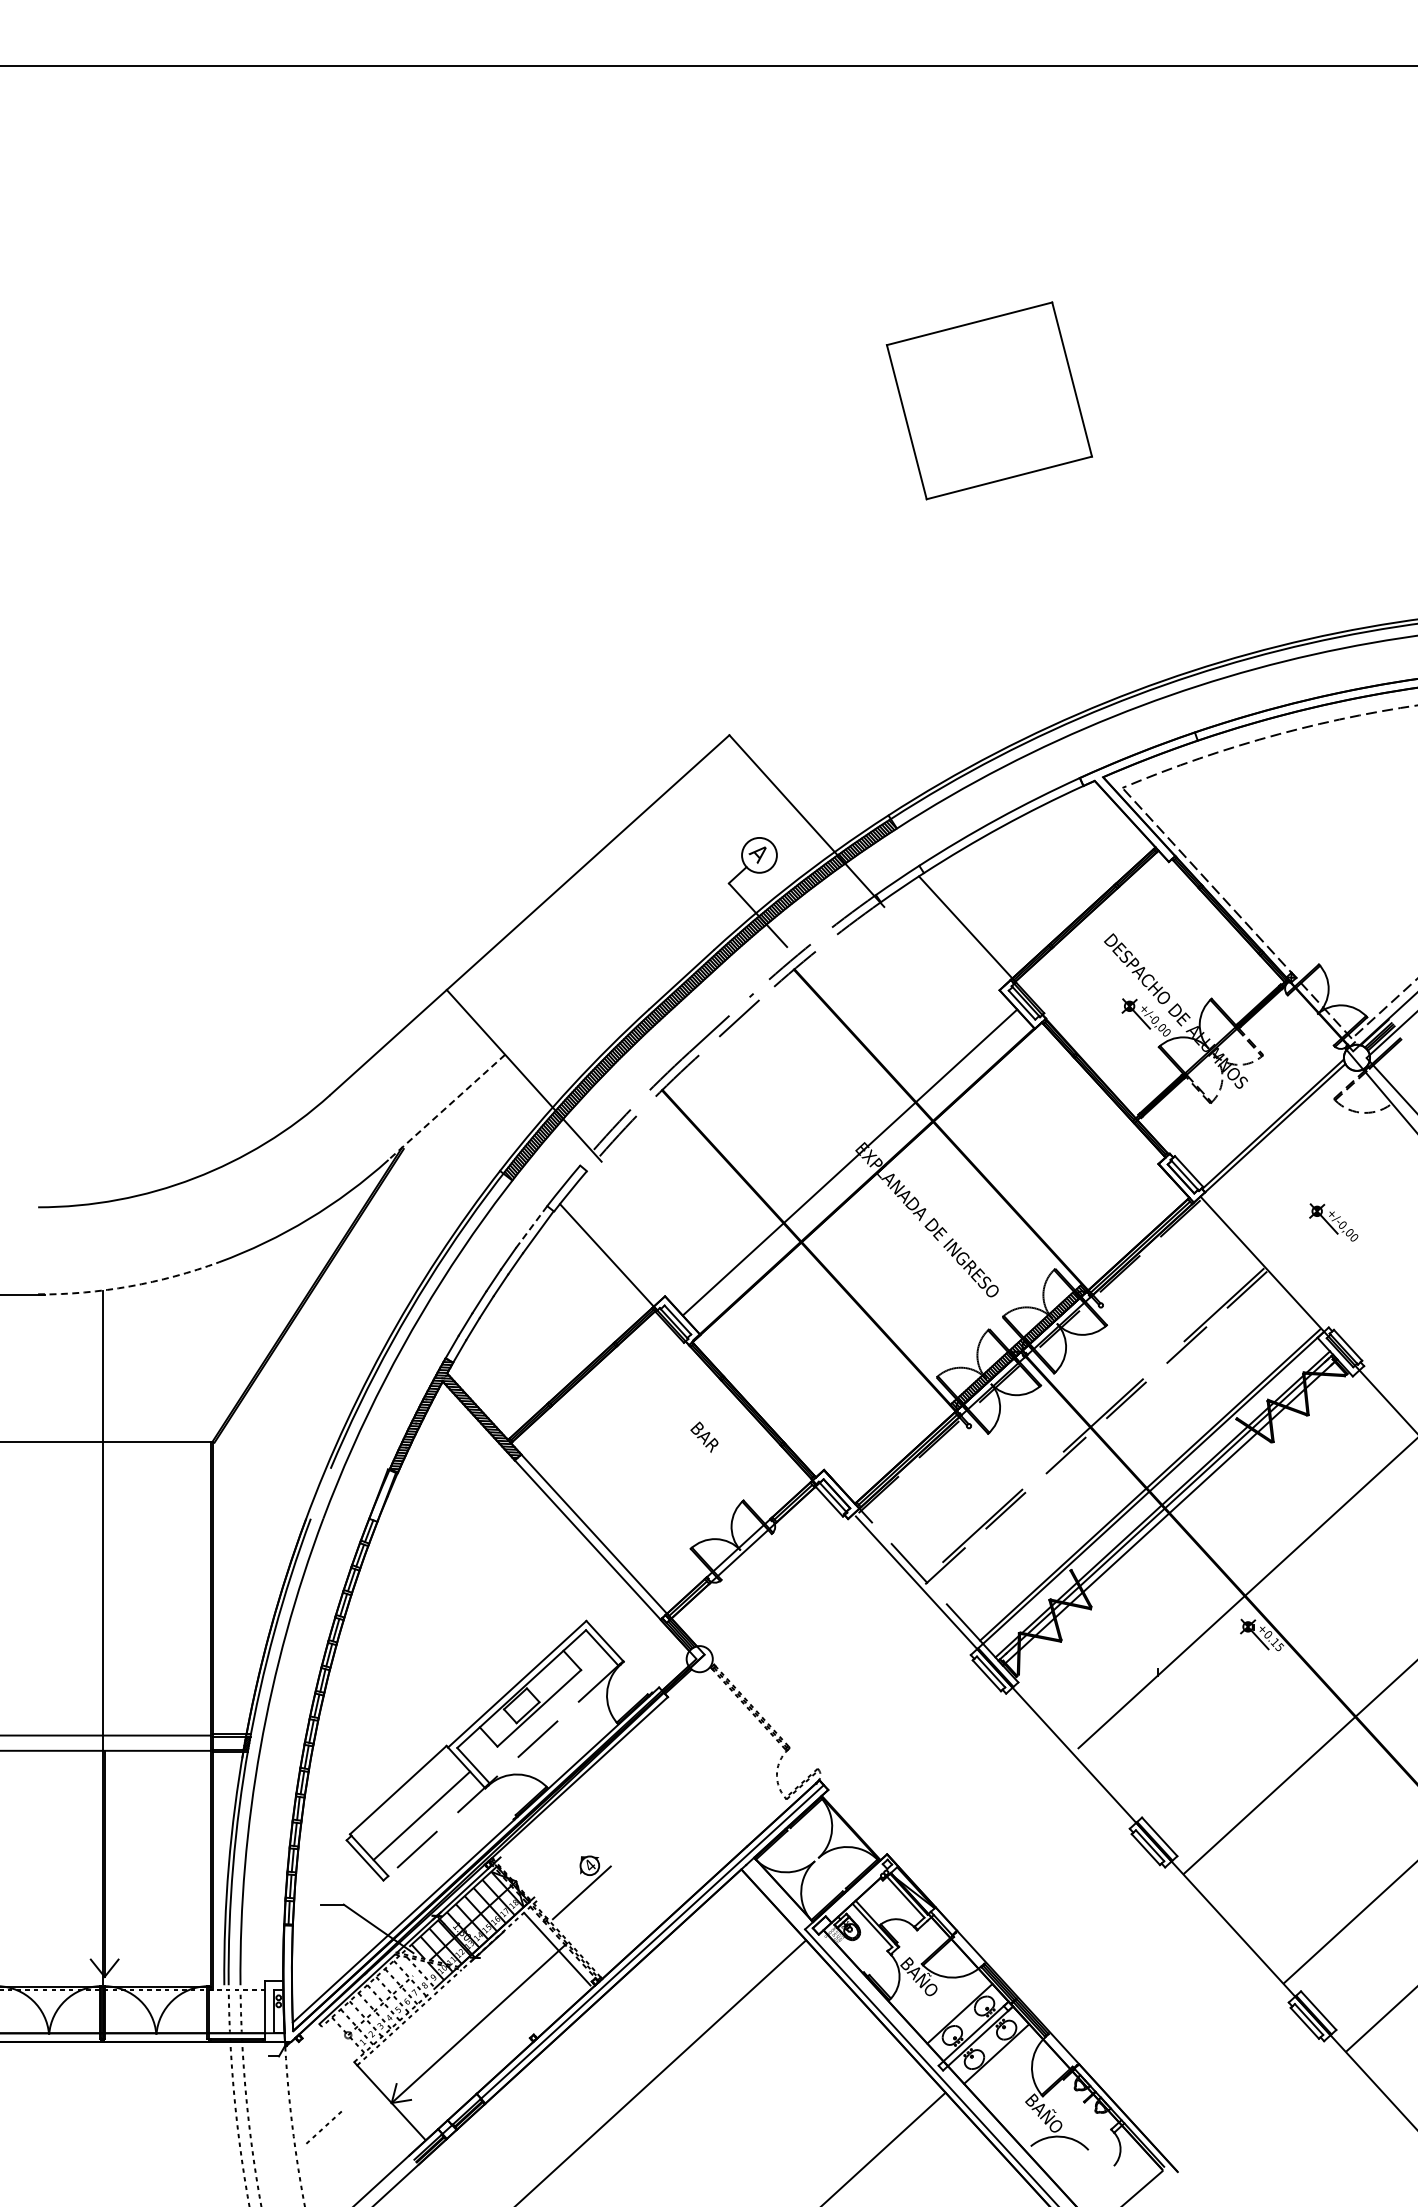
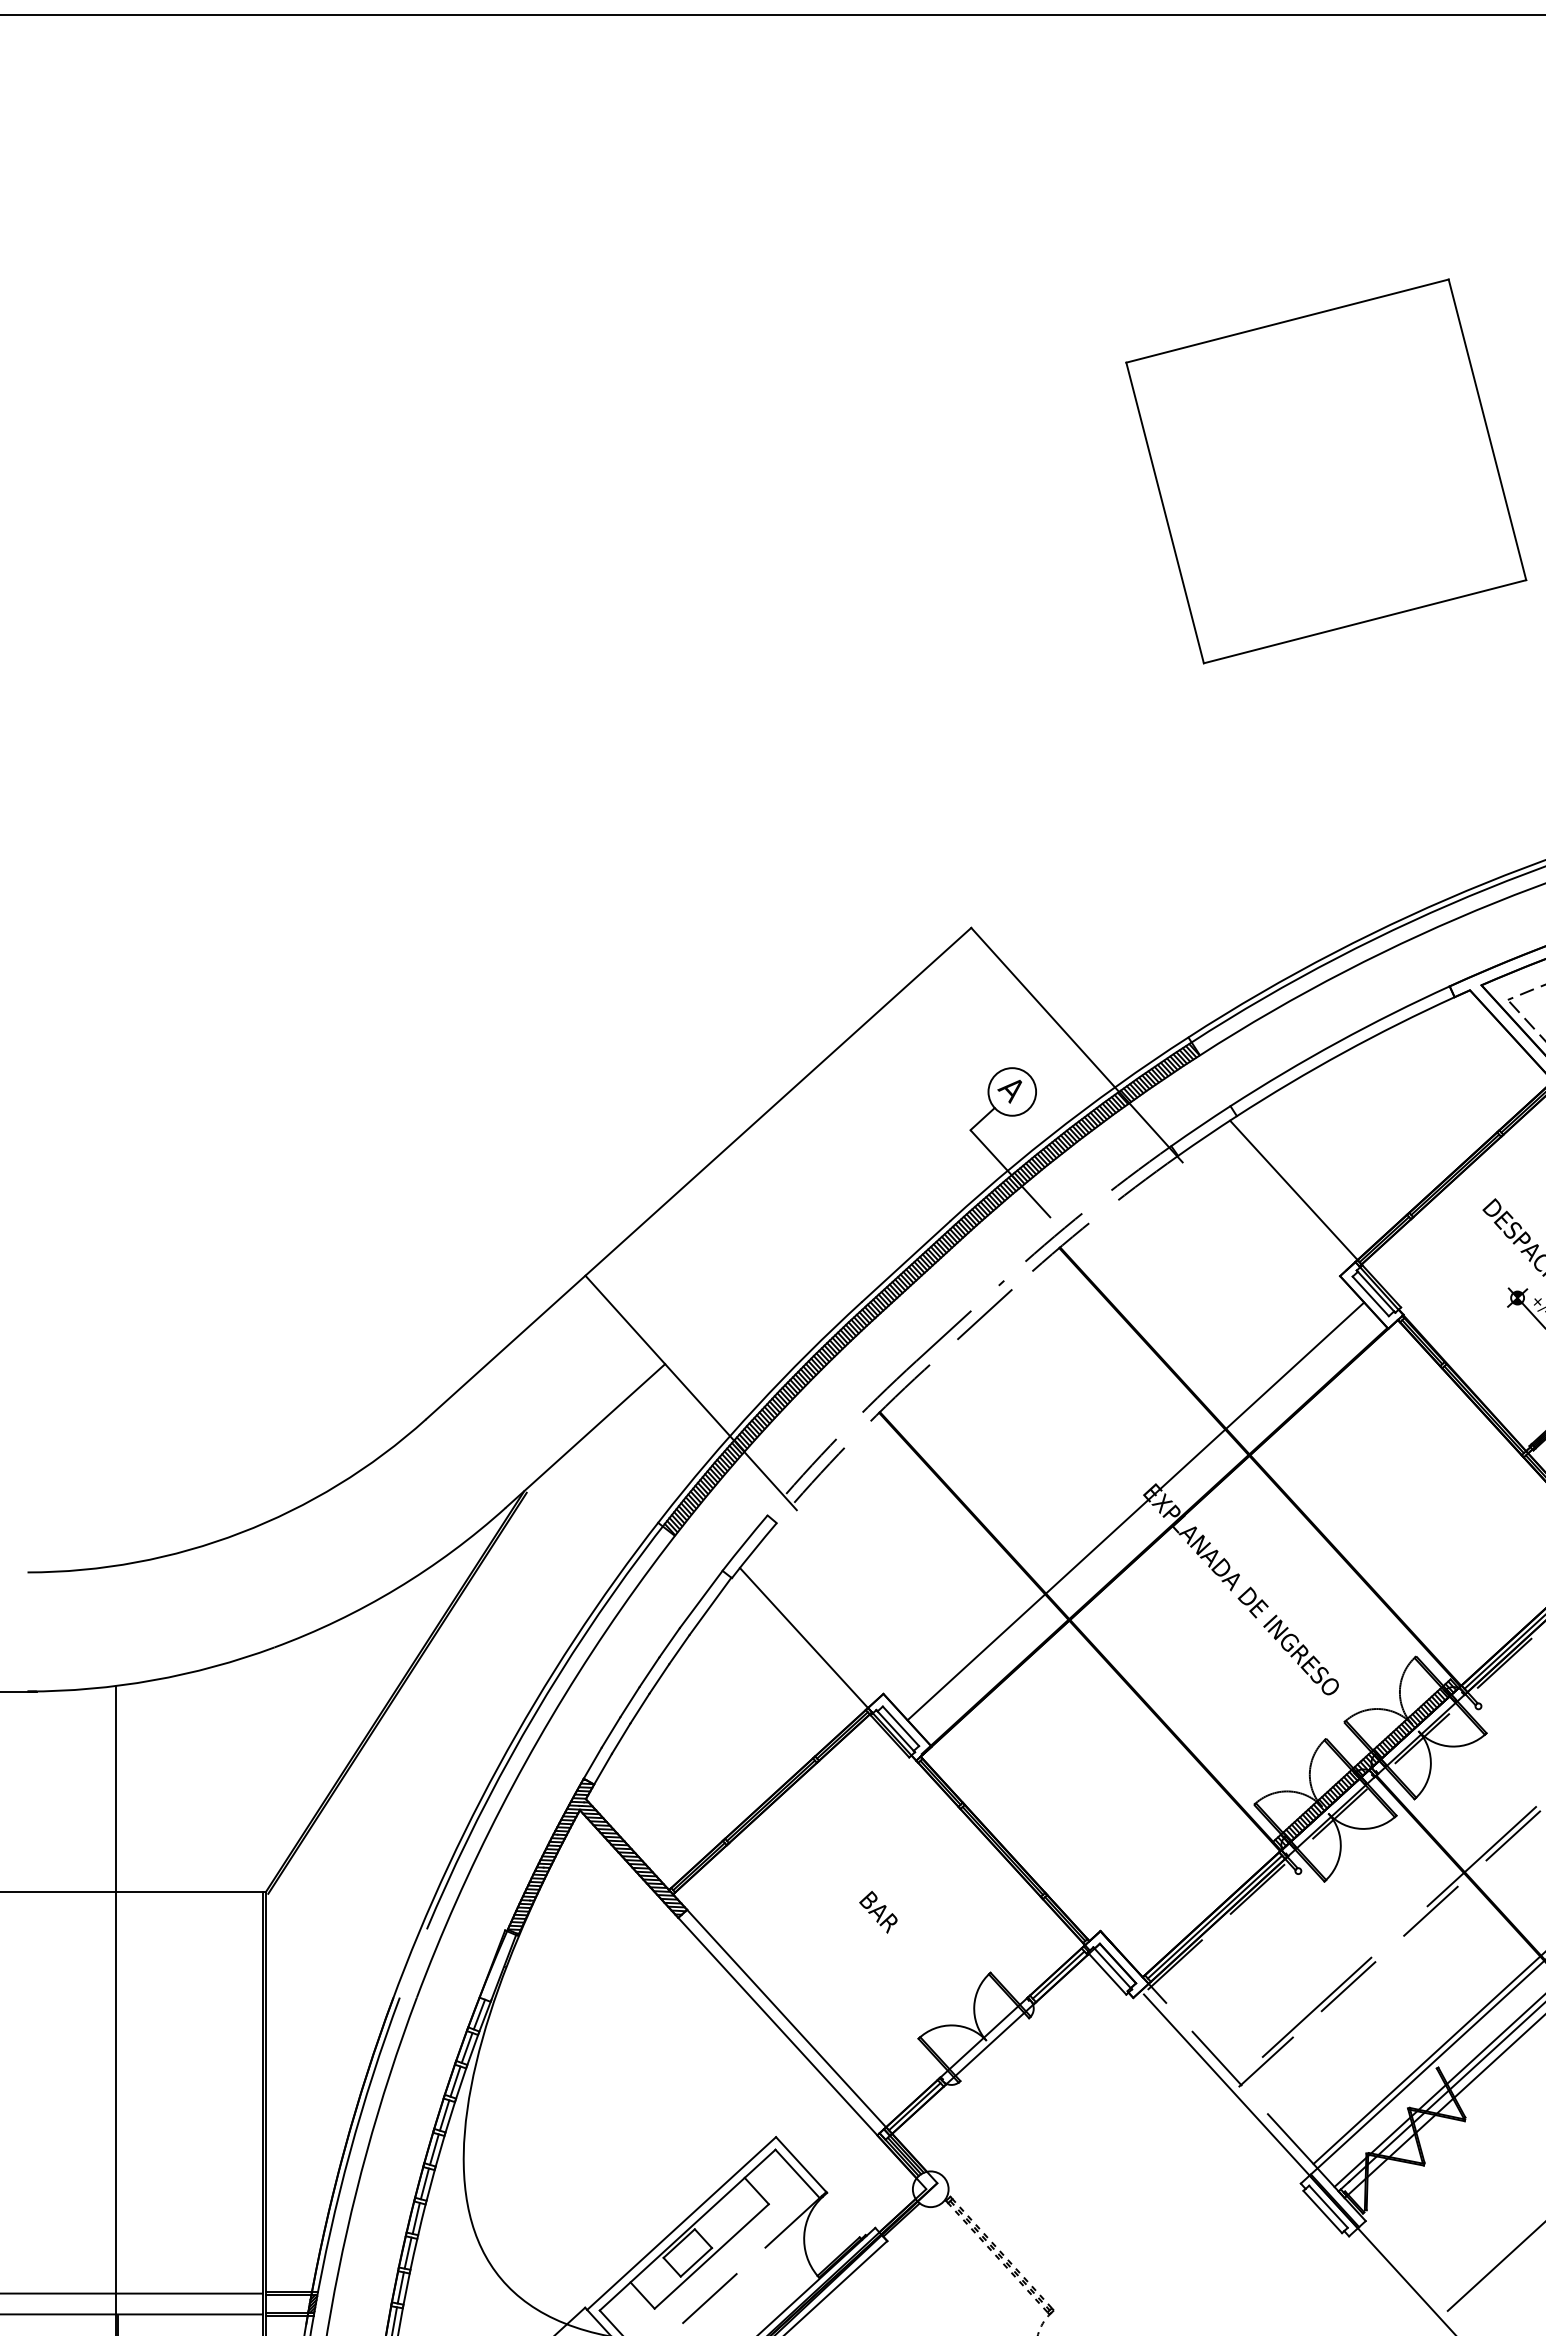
part: (989, 400) -> (1326, 470), size x1.43
line: (446, 1107) -> (585, 1436), dashed -> solid
line: (531, 1227) -> (701, 1599), dashed -> solid
arc: (130, 1286) -> (153, 1680), dashed -> solid
text: (704, 1436) -> (878, 1911), moved

